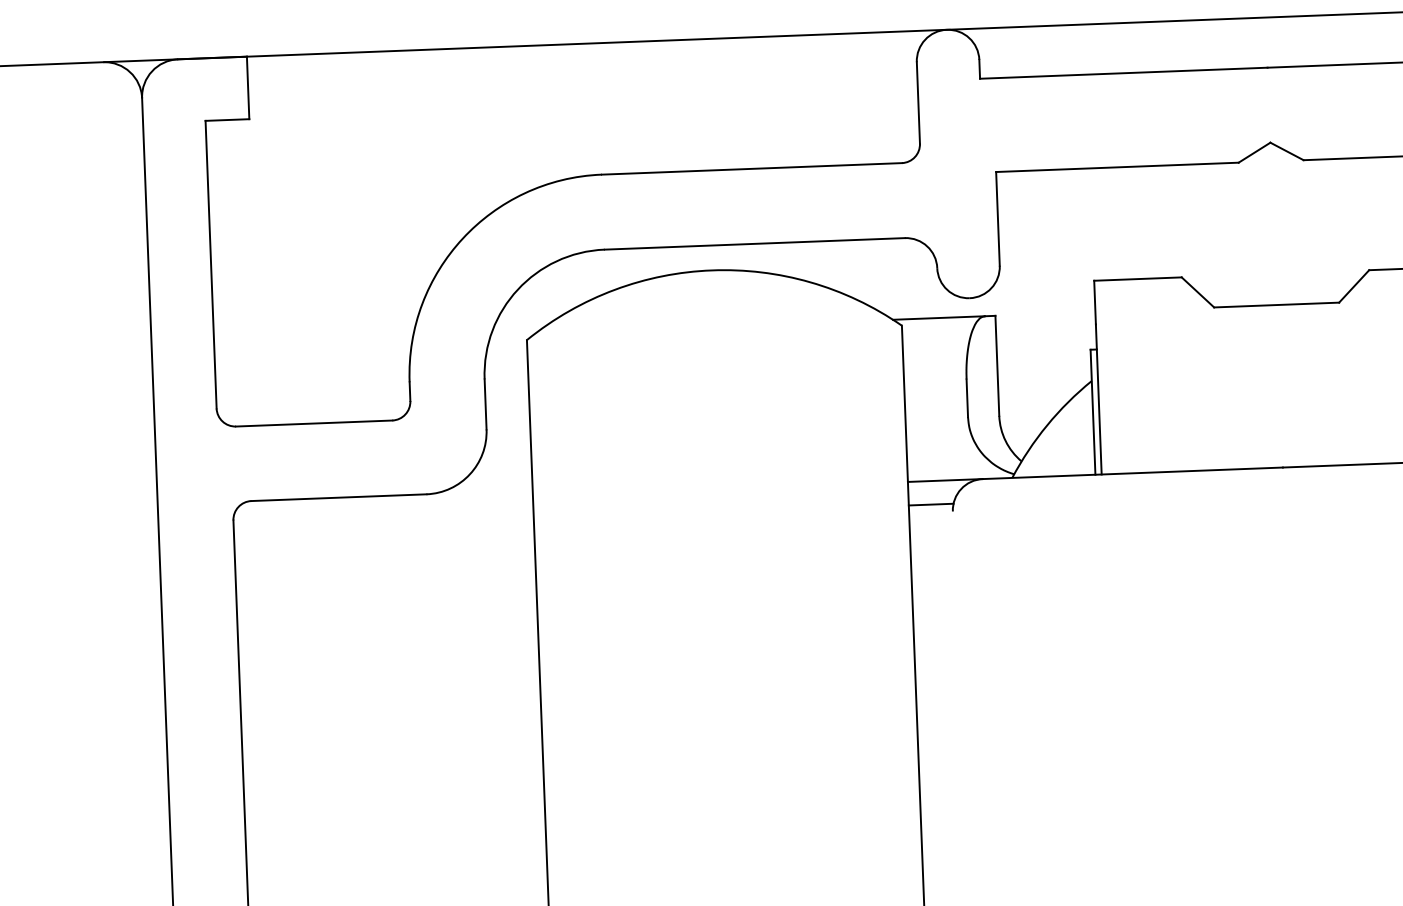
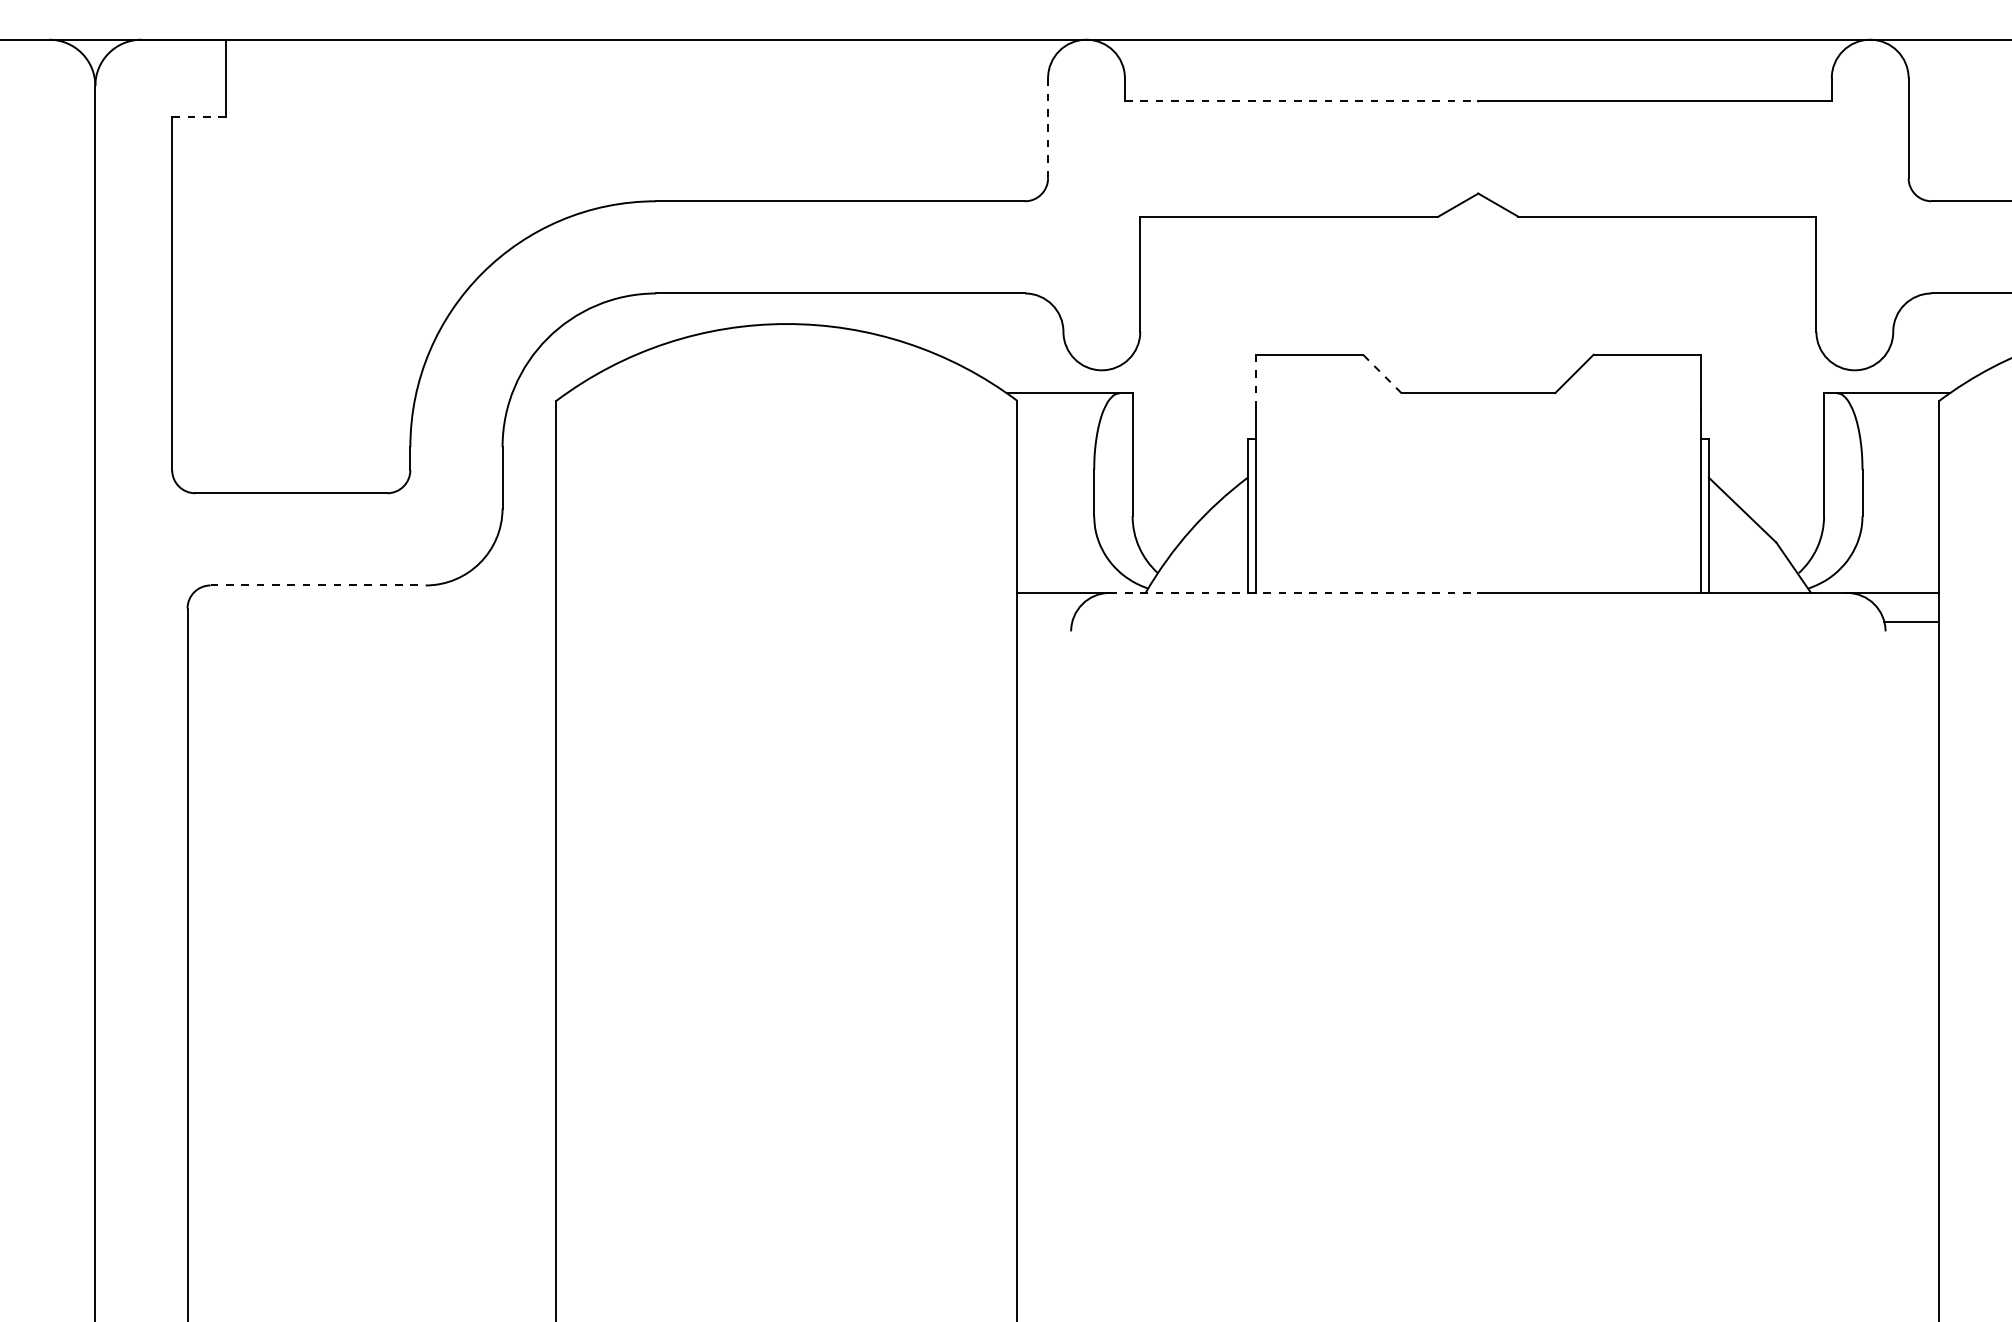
line: (1123, 73) -> (1301, 101), solid -> dashed
line: (918, 102) -> (1048, 127), solid -> dashed
line: (227, 119) -> (199, 116), solid -> dashed
line: (1197, 292) -> (1381, 373), solid -> dashed
line: (1095, 302) -> (1255, 381), solid -> dashed
line: (1133, 472) -> (1294, 592), solid -> dashed
line: (339, 497) -> (318, 585), solid -> dashed
line: (930, 504) -> (1044, 621), removed

